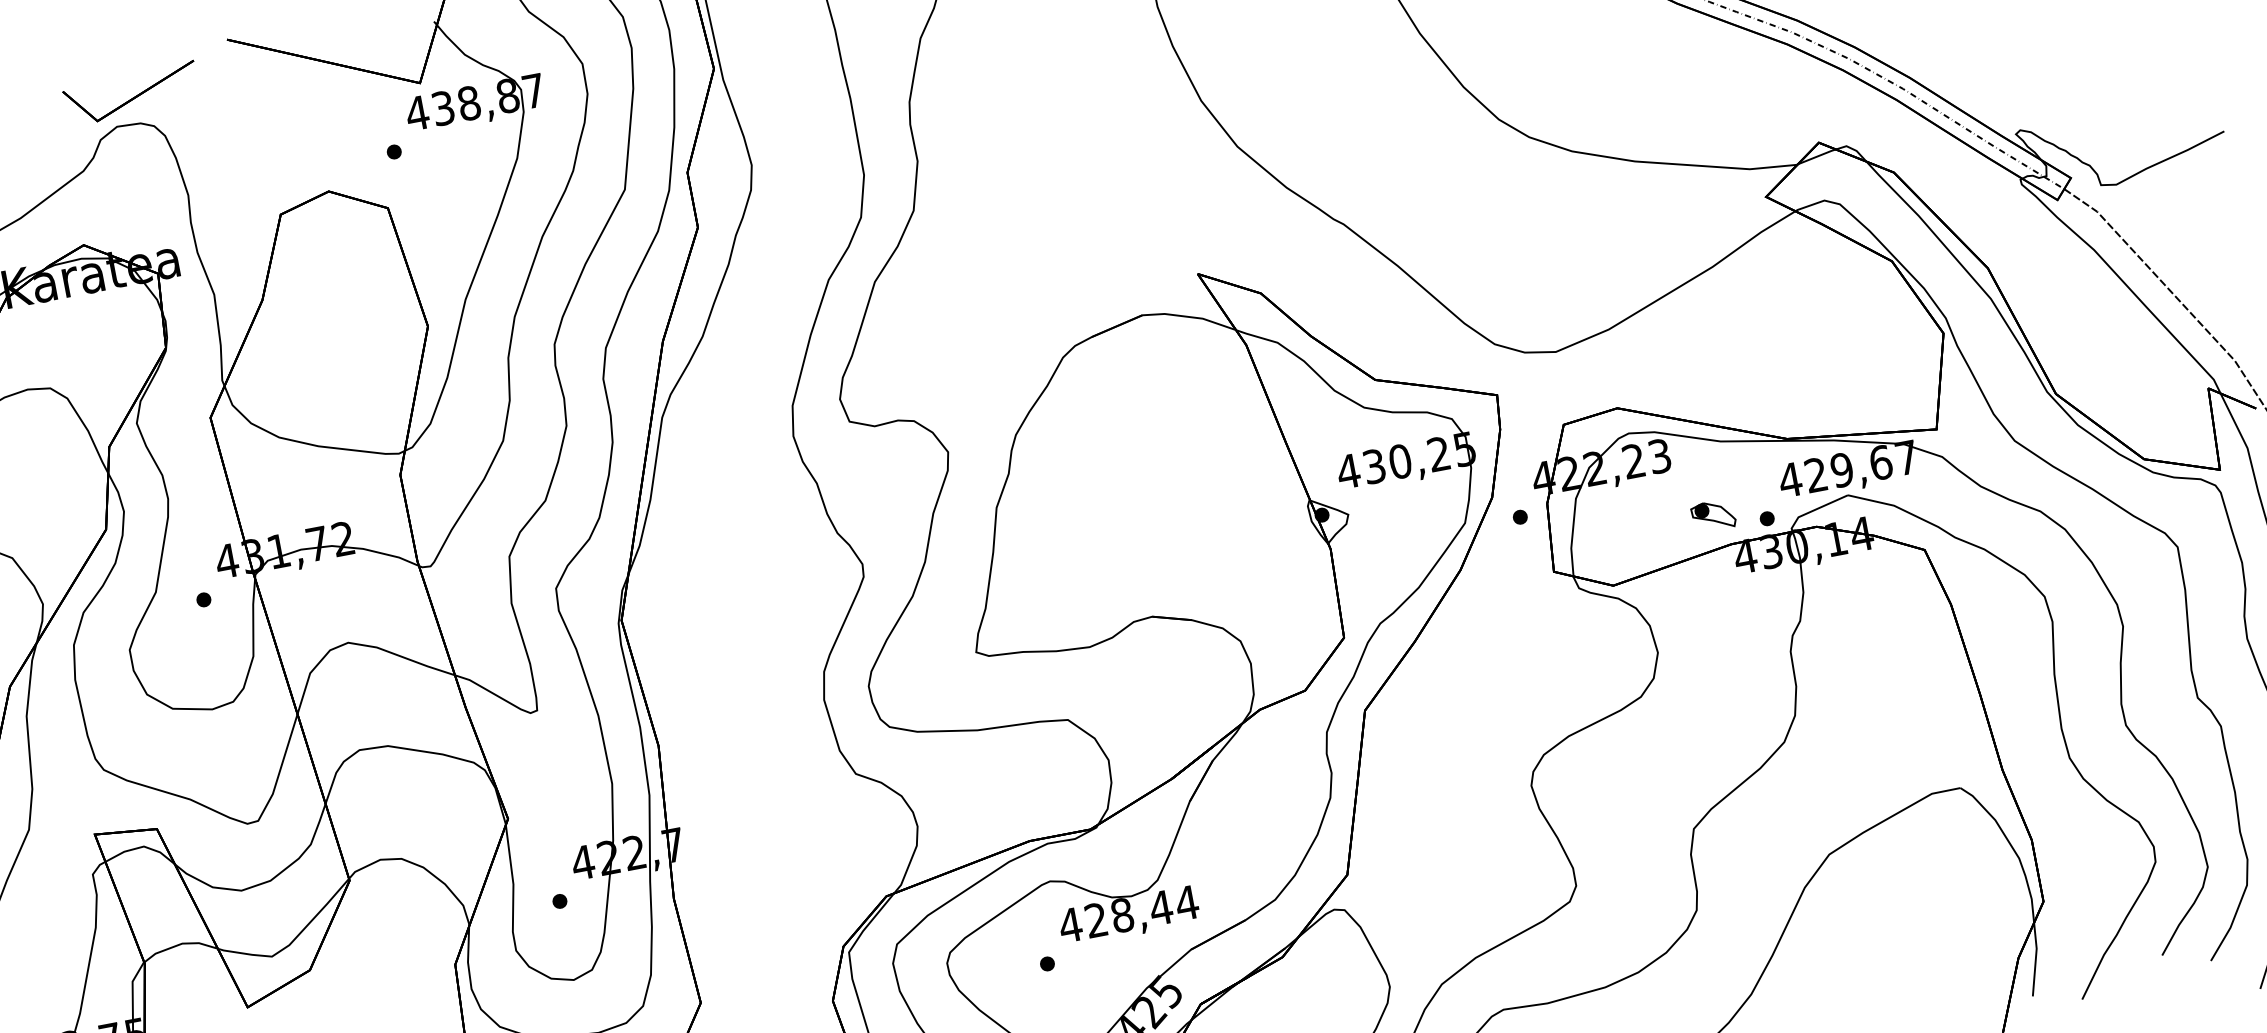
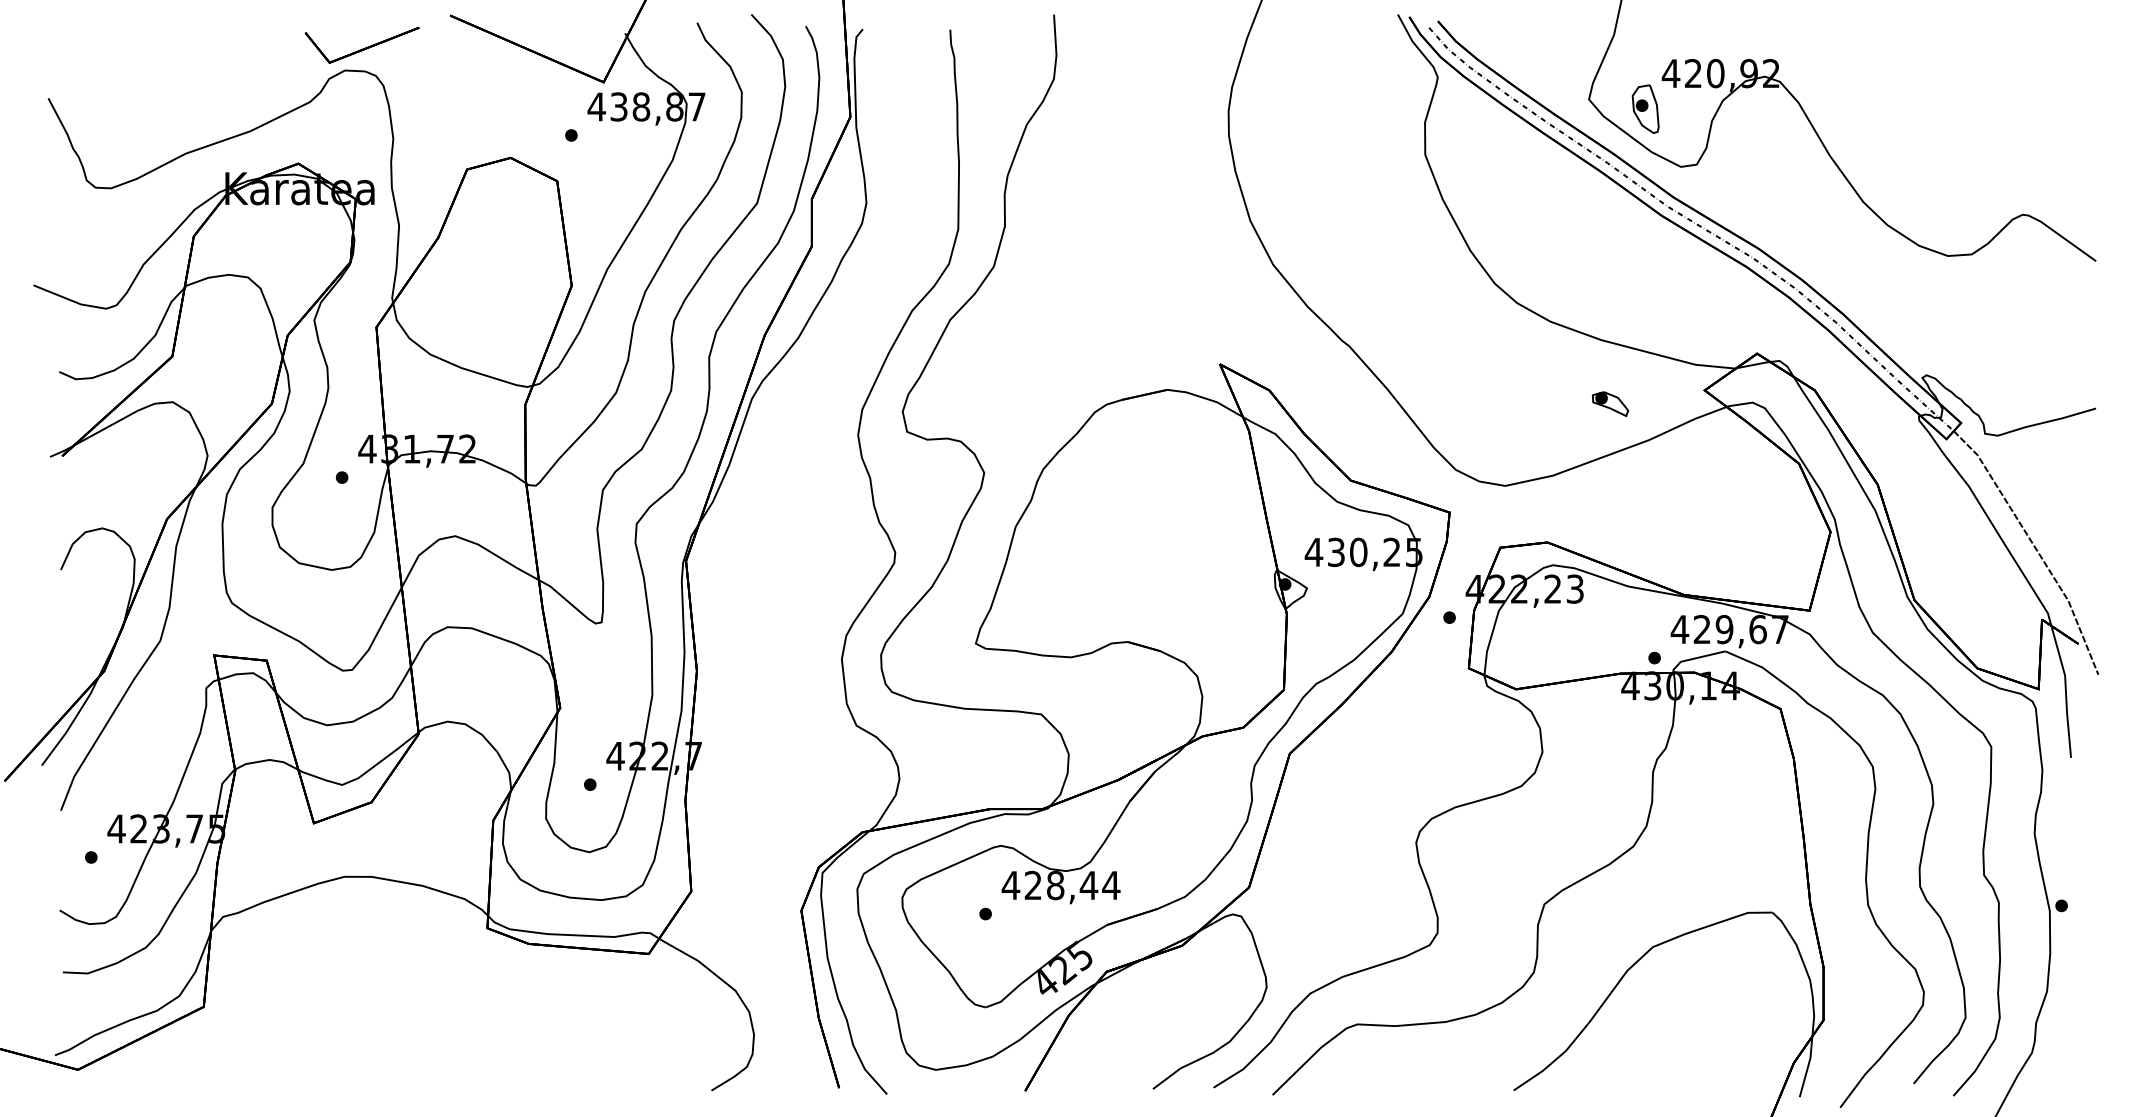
part: (1713, 516) -> (1610, 404), moved

